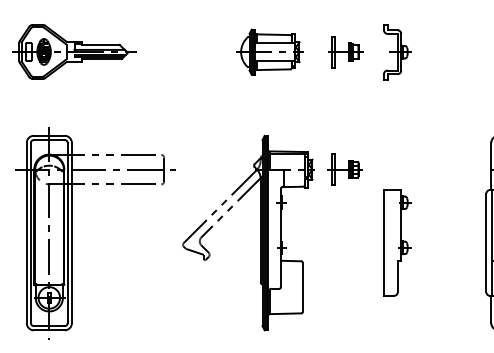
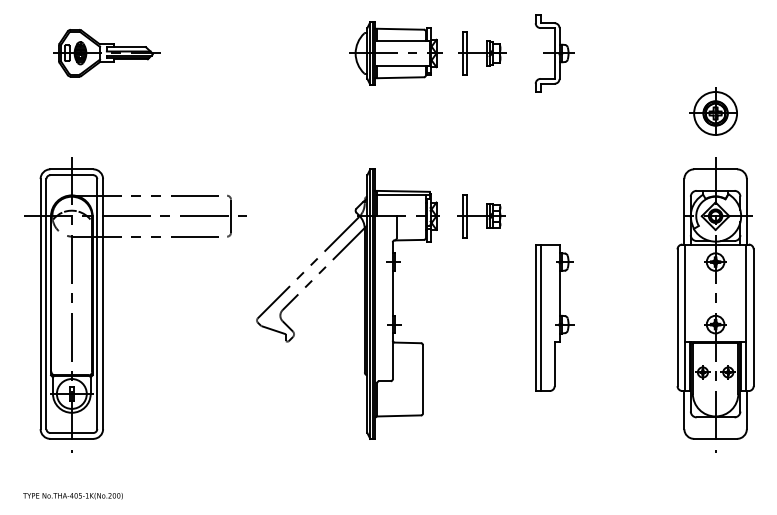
part: (74, 52) -> (106, 53), size x0.62
part: (269, 52) -> (395, 53), moved
line: (387, 242) -> (540, 317), added

